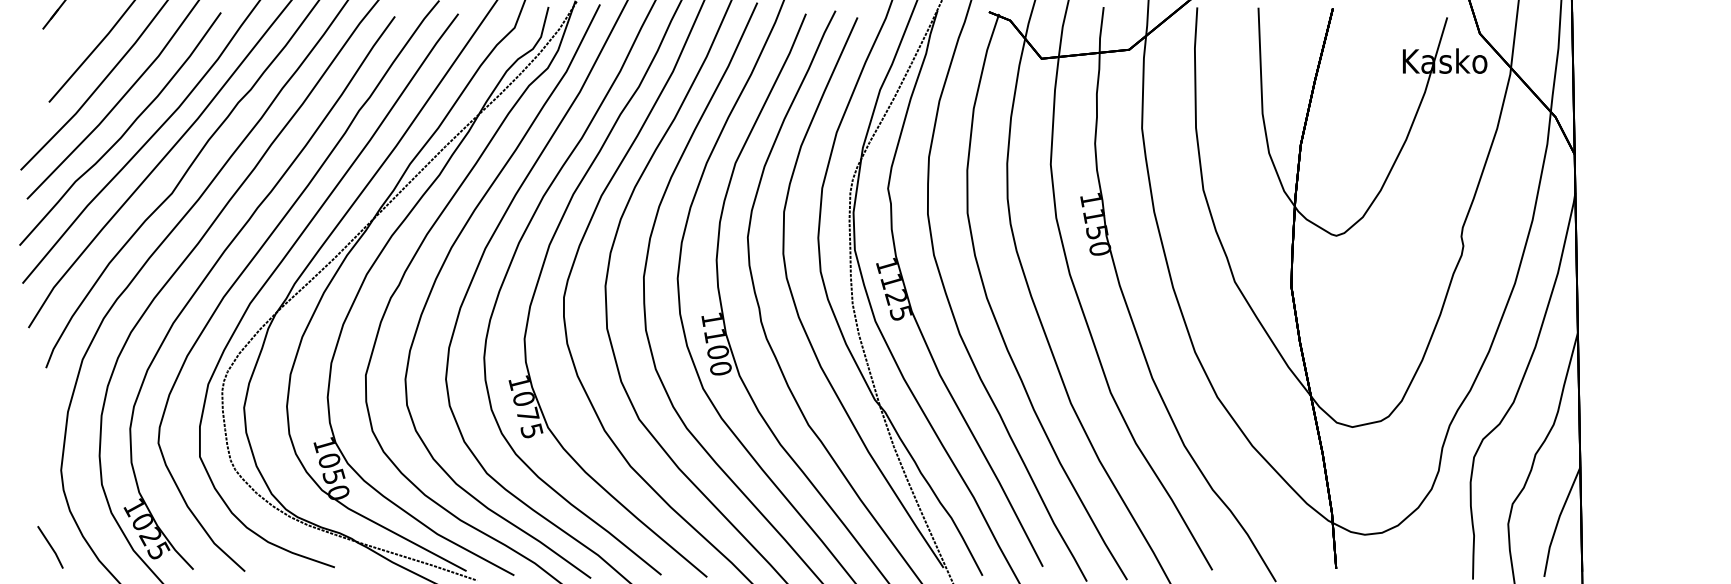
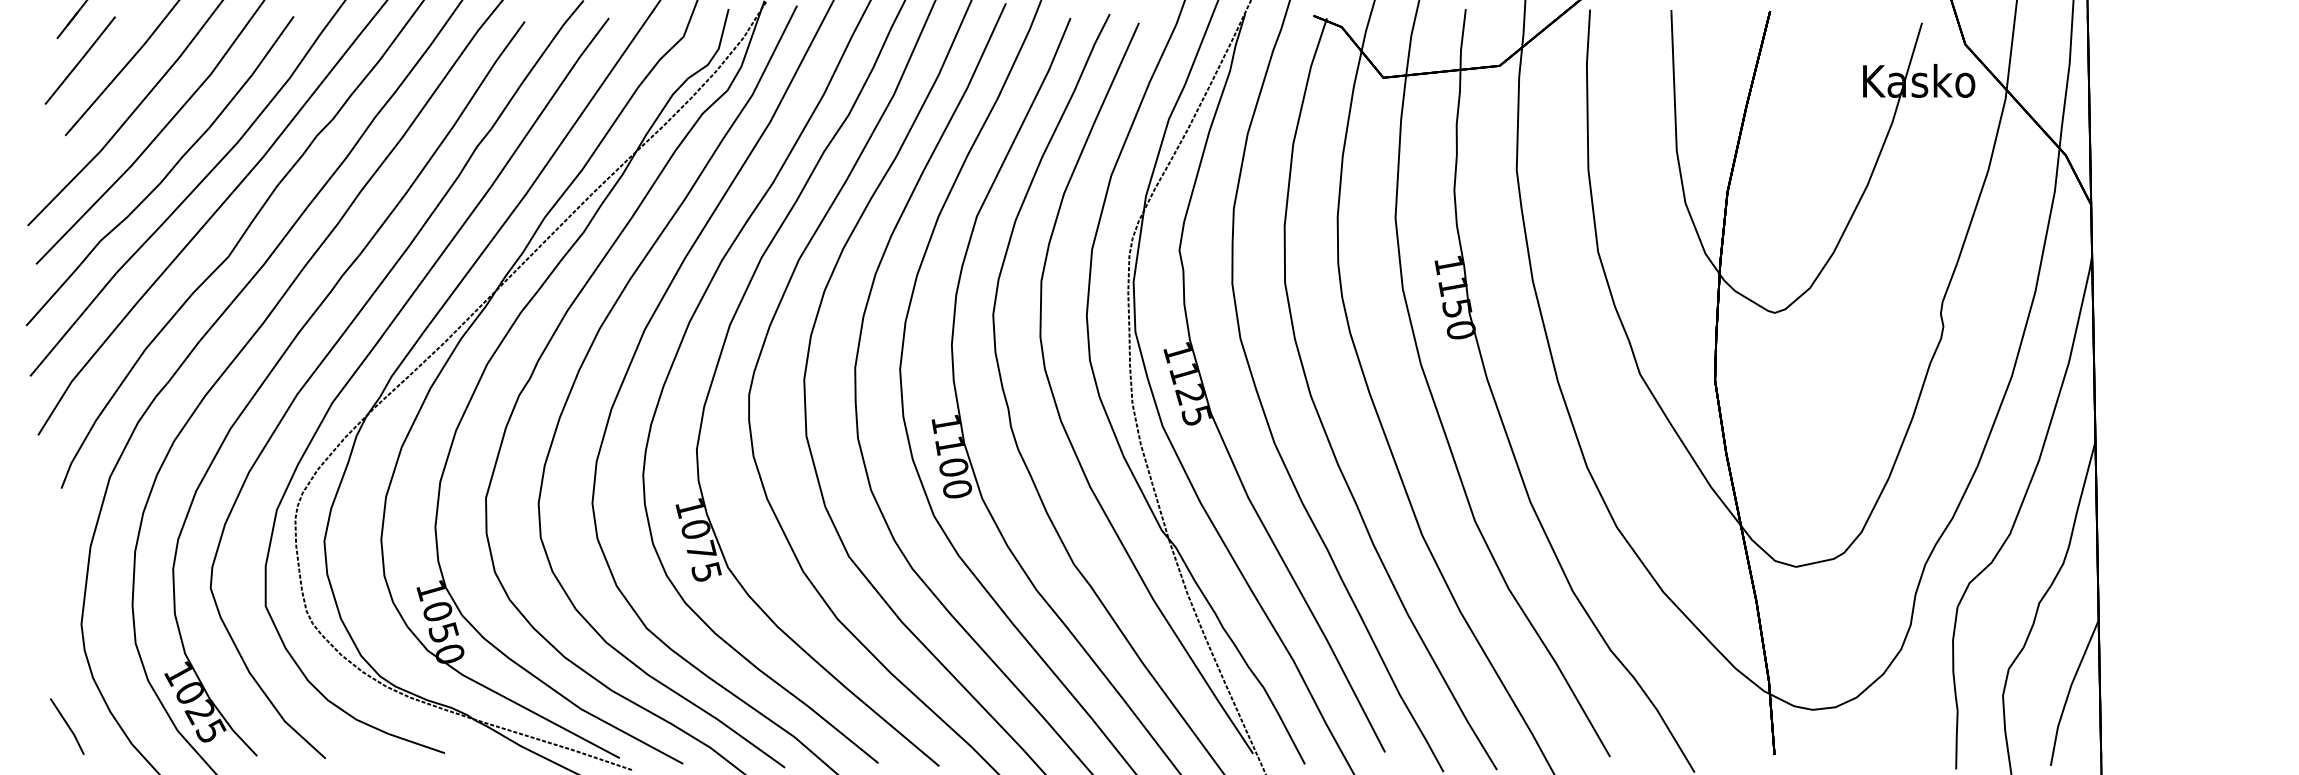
line: (59, 45) -> (79, 60), added

